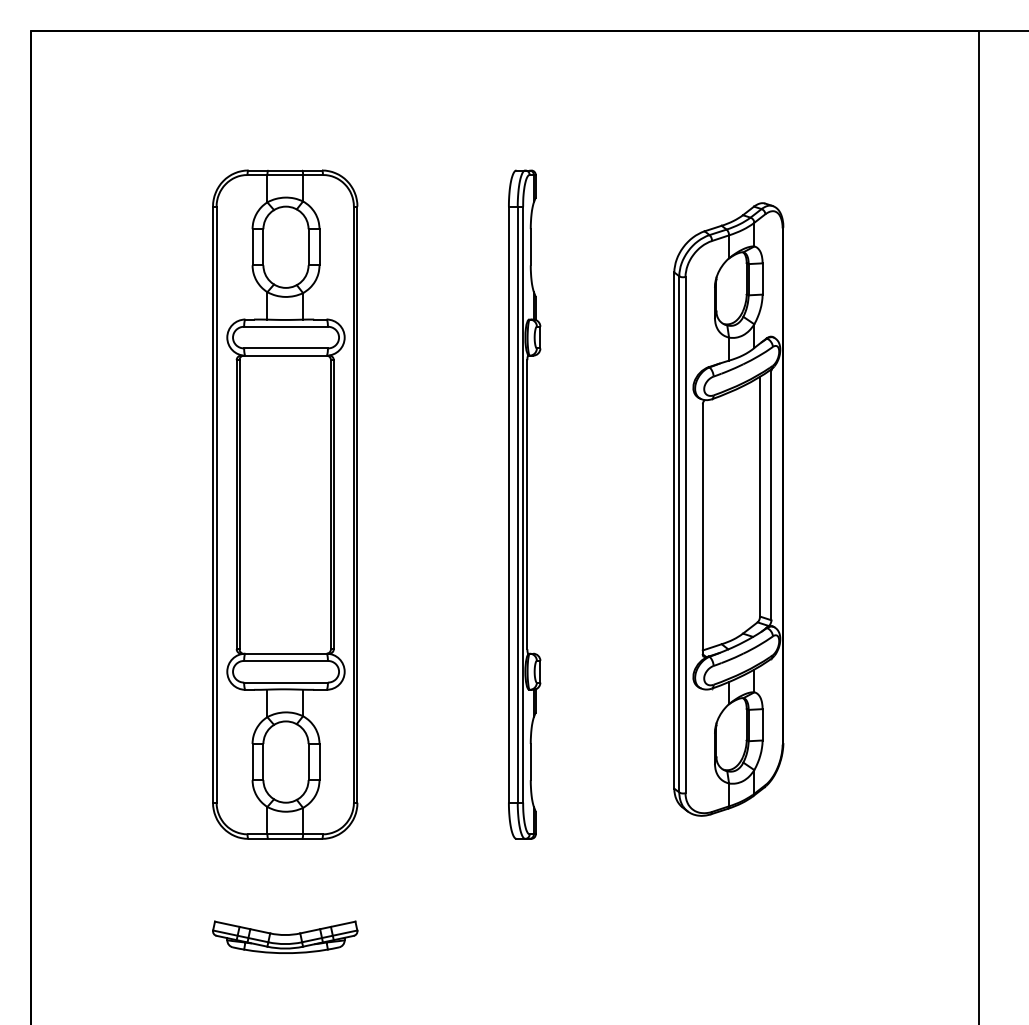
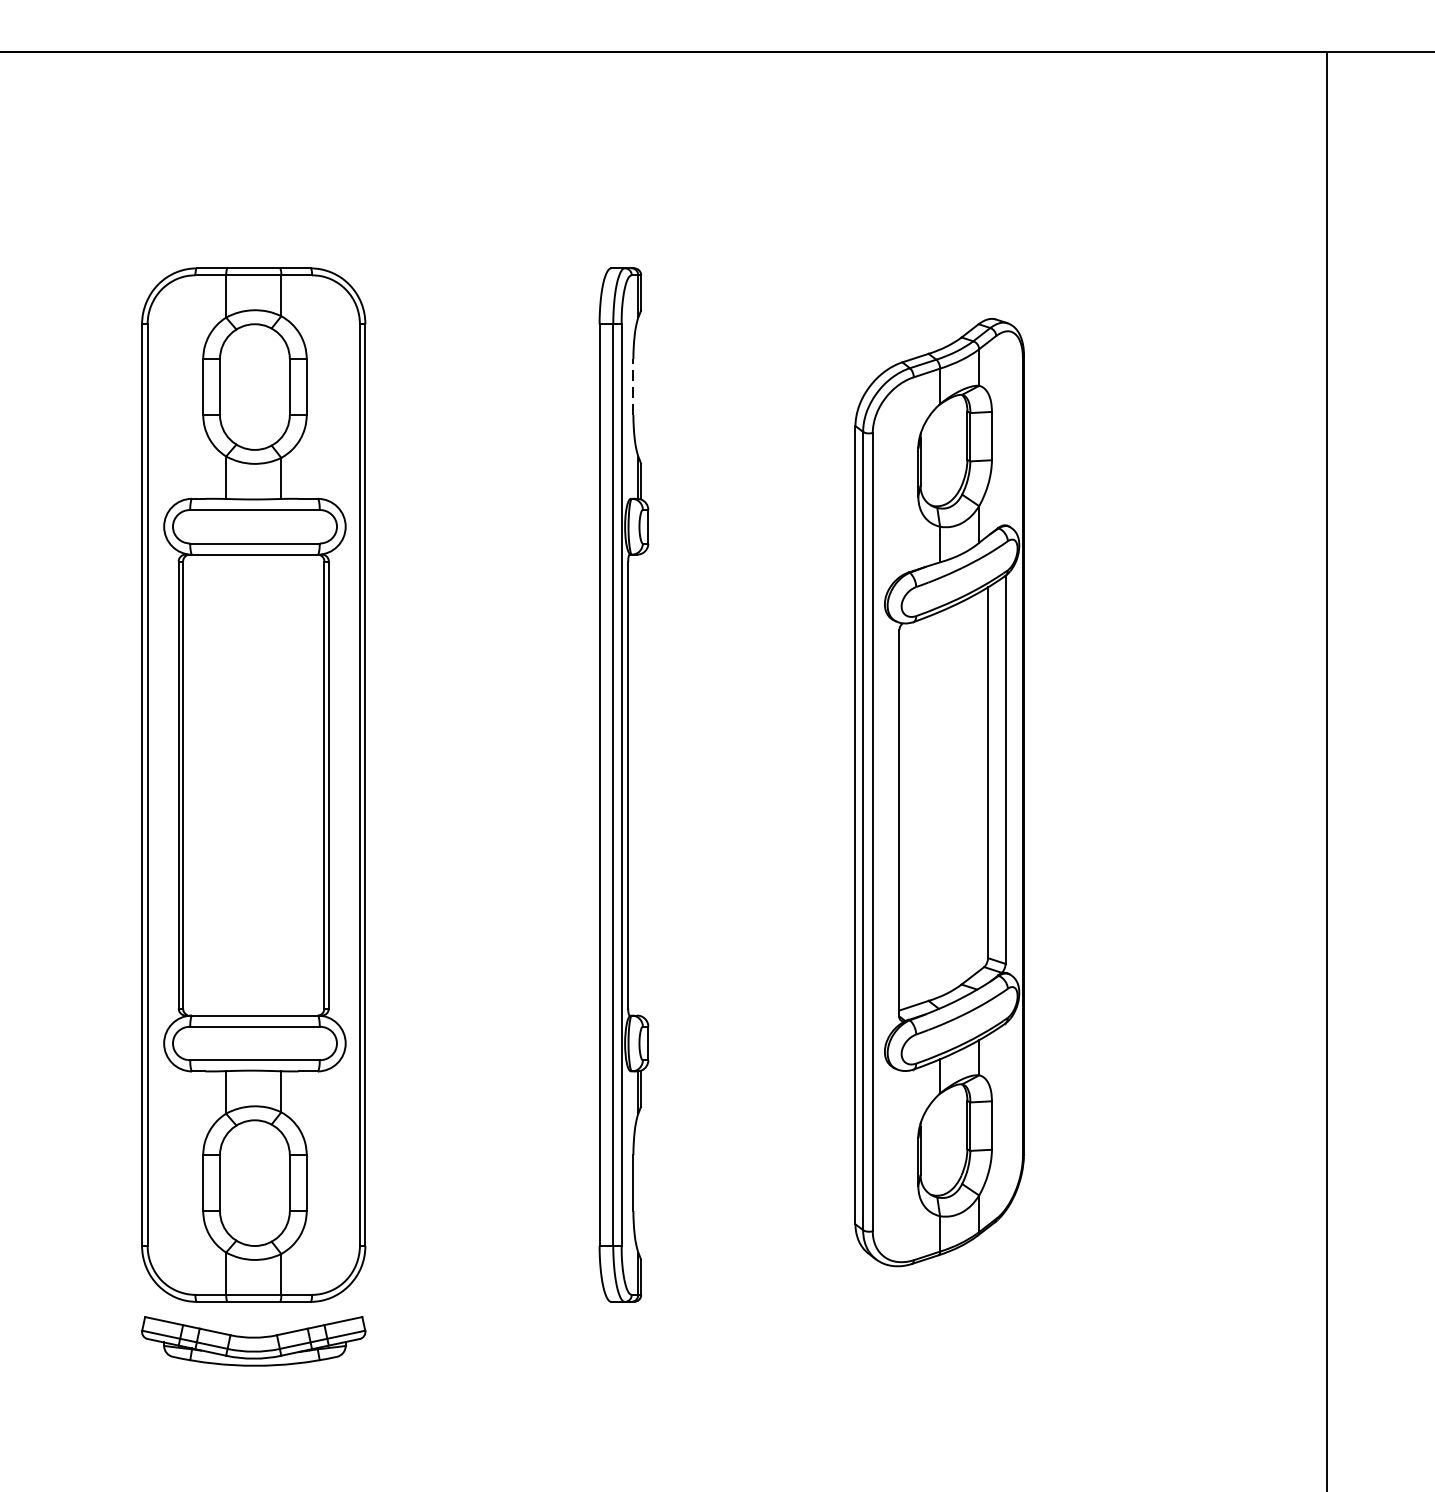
line: (530, 246) -> (633, 385), solid -> dashed
part: (285, 936) -> (254, 1339), moved

